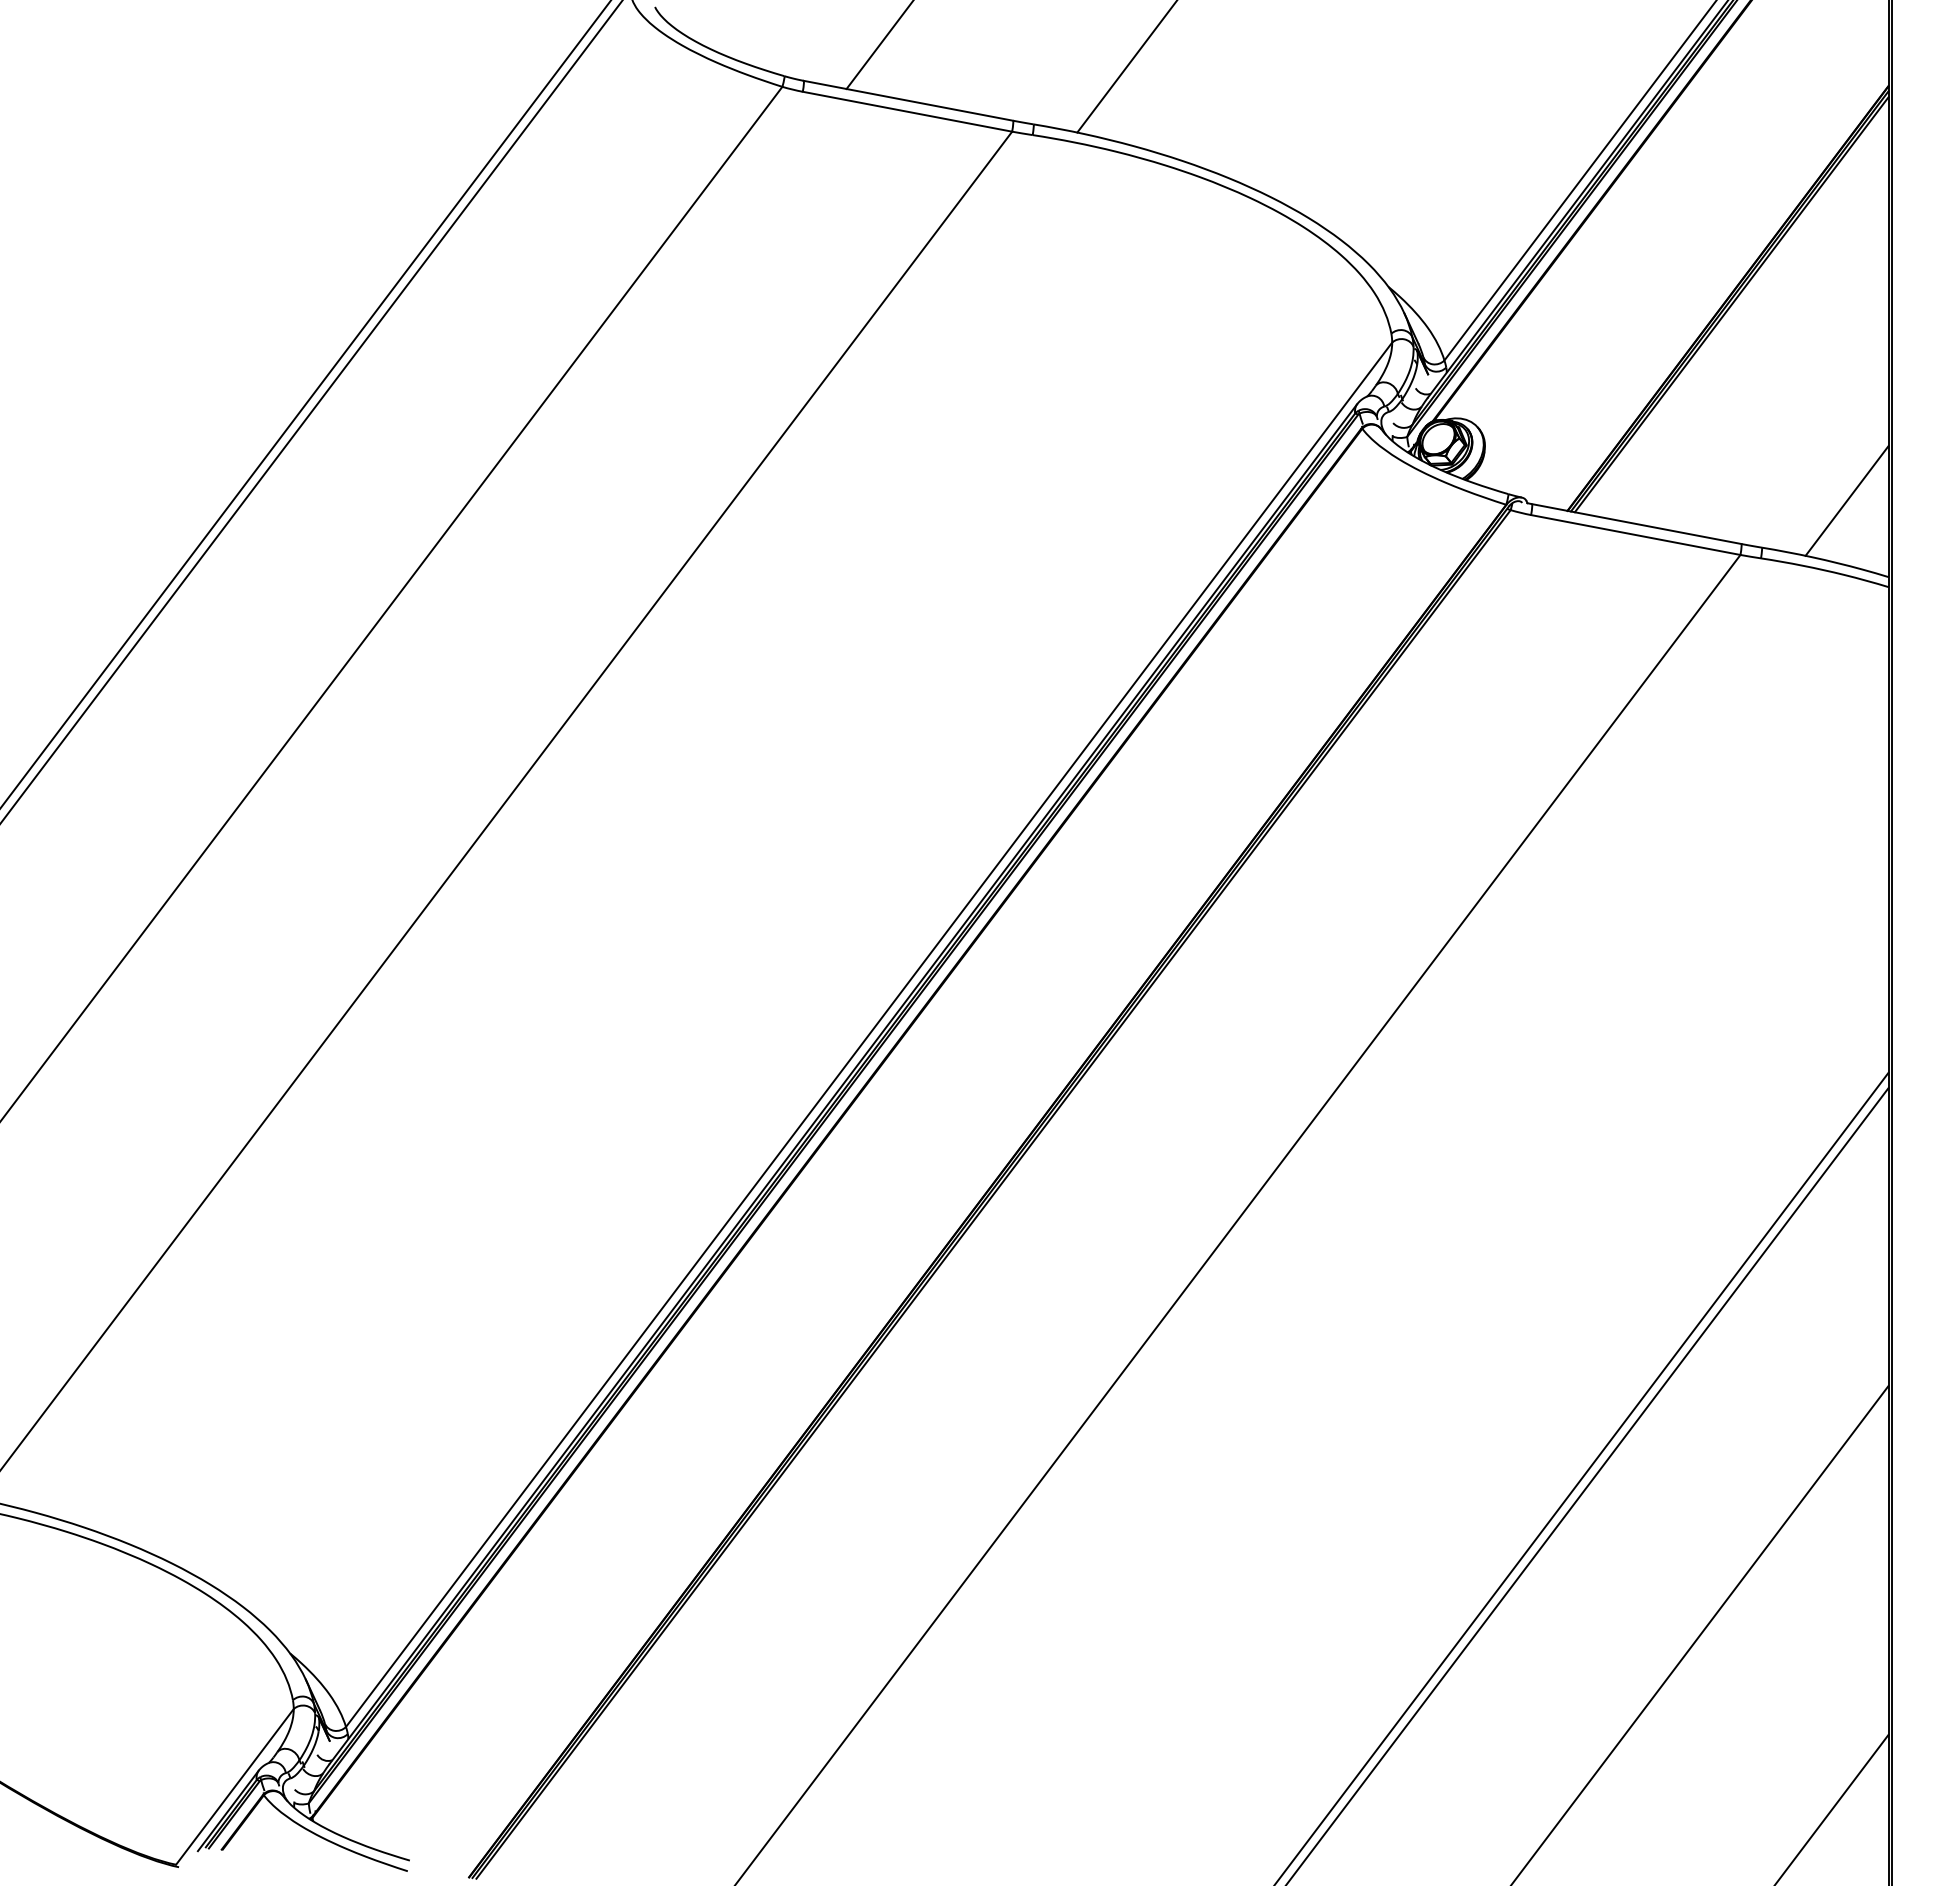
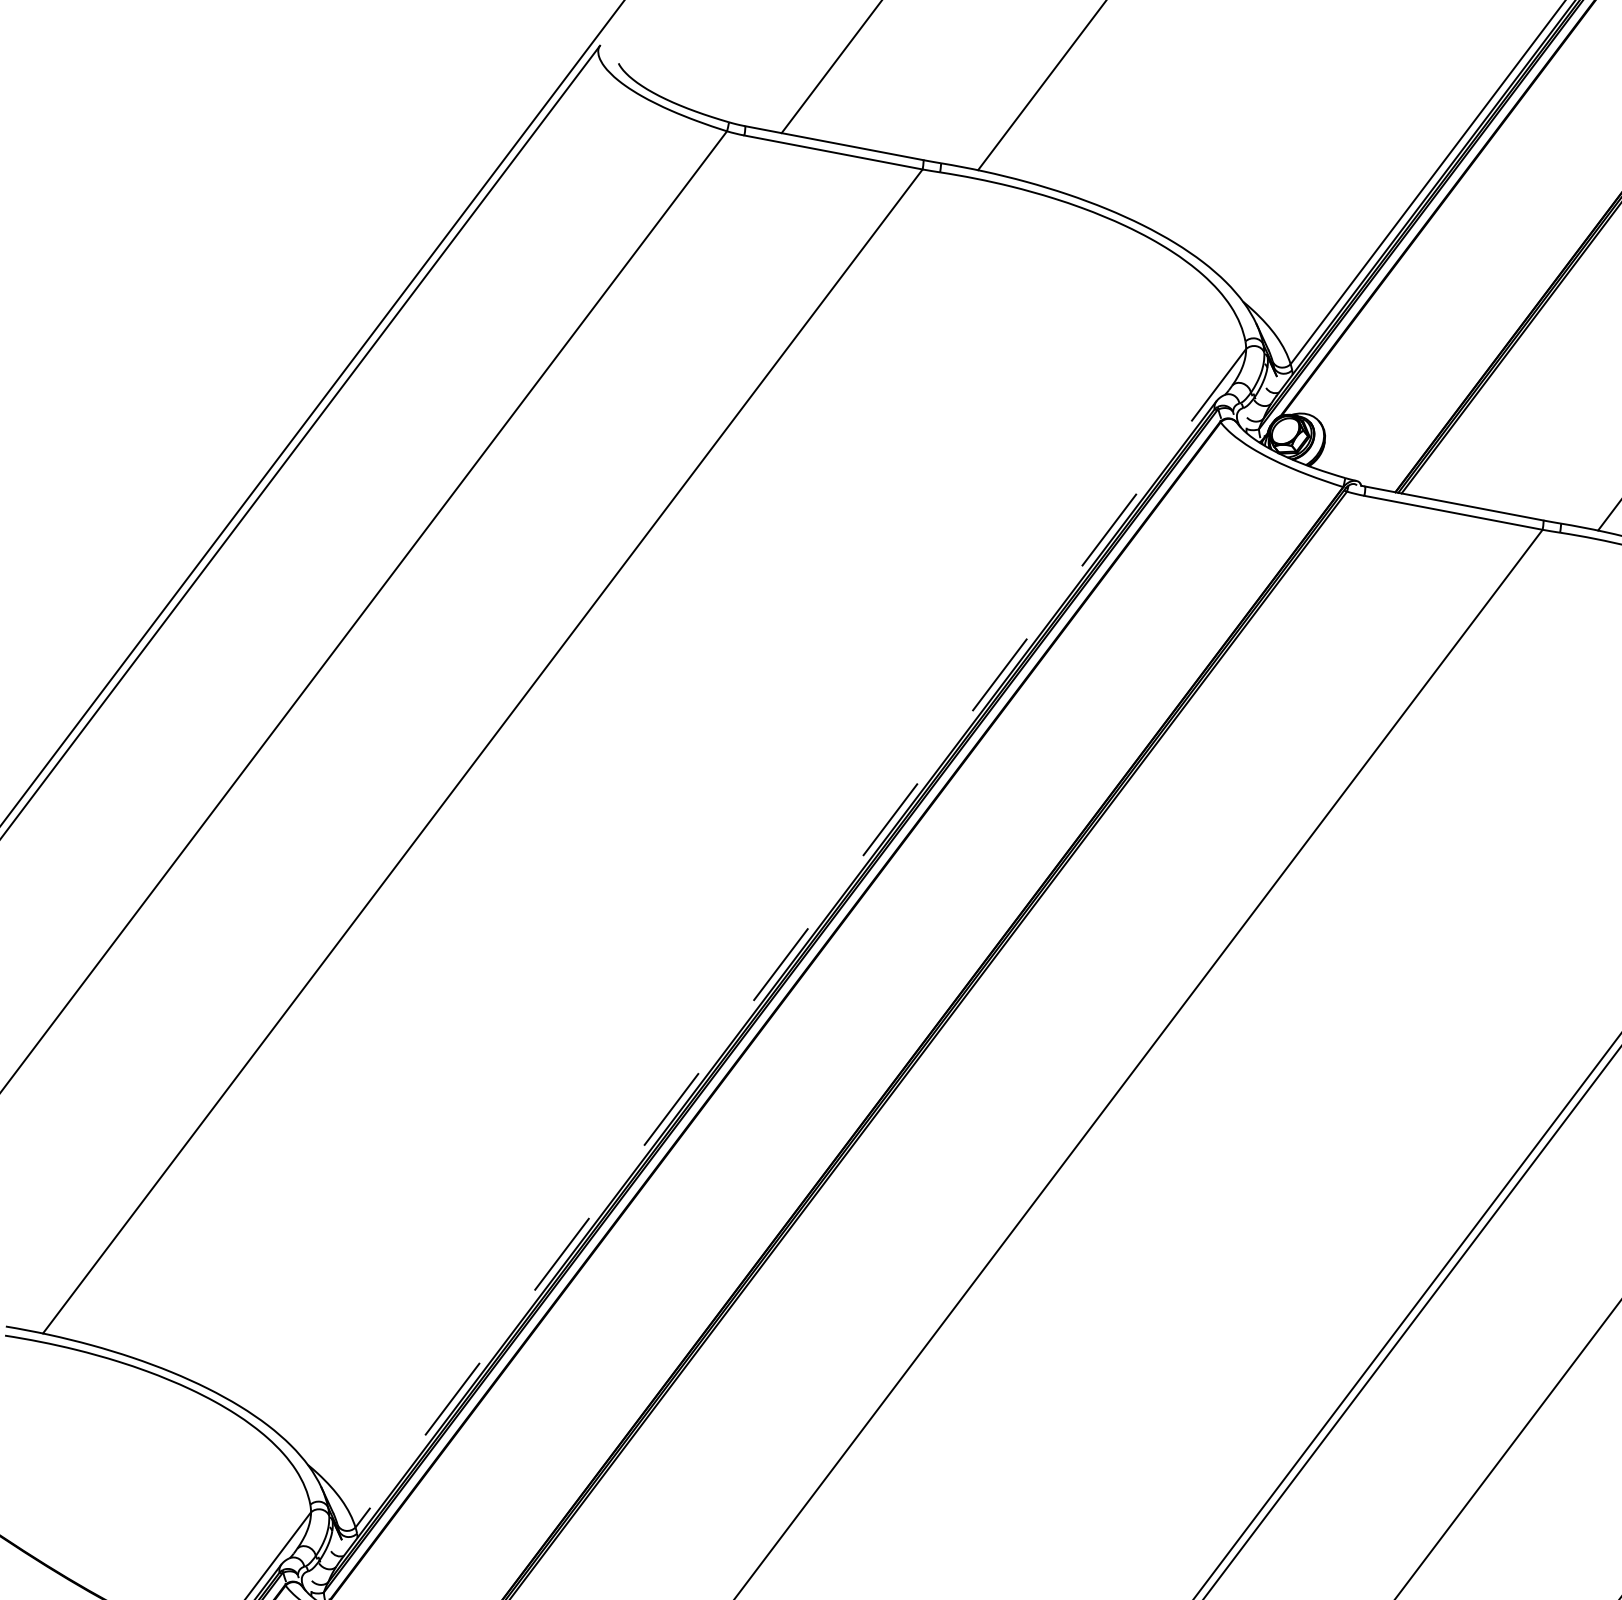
line: (869, 1034) -> (801, 938), solid -> dashed

